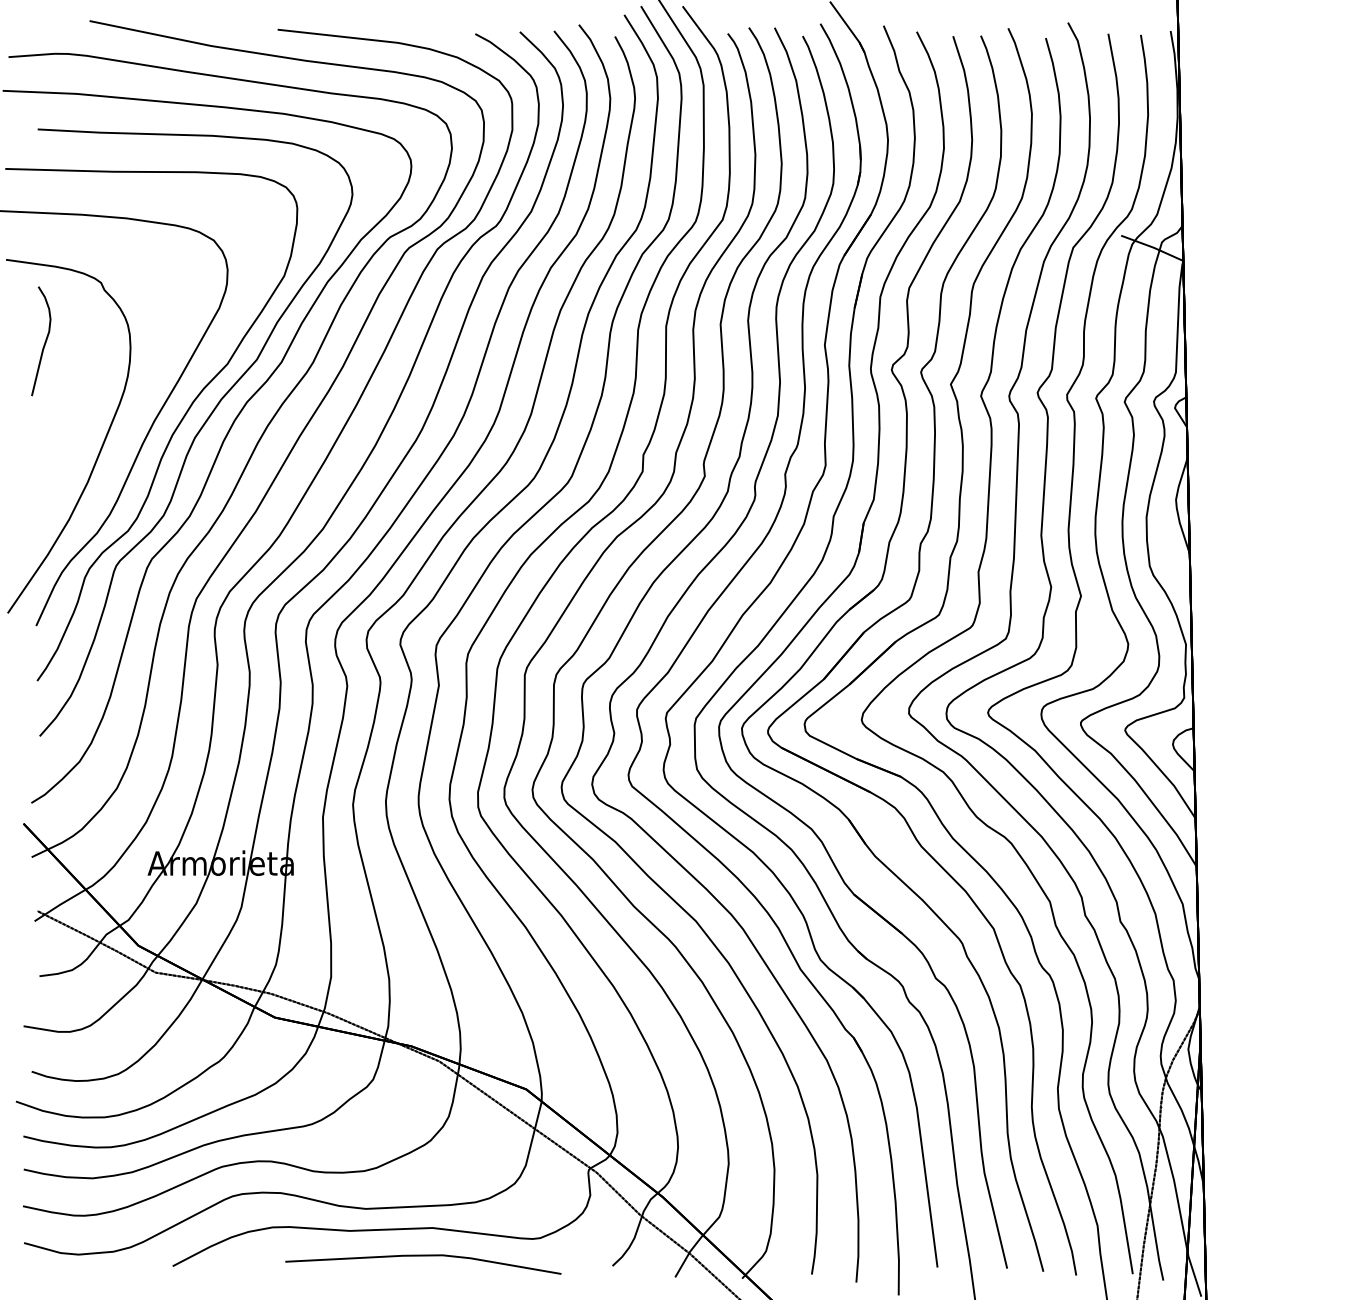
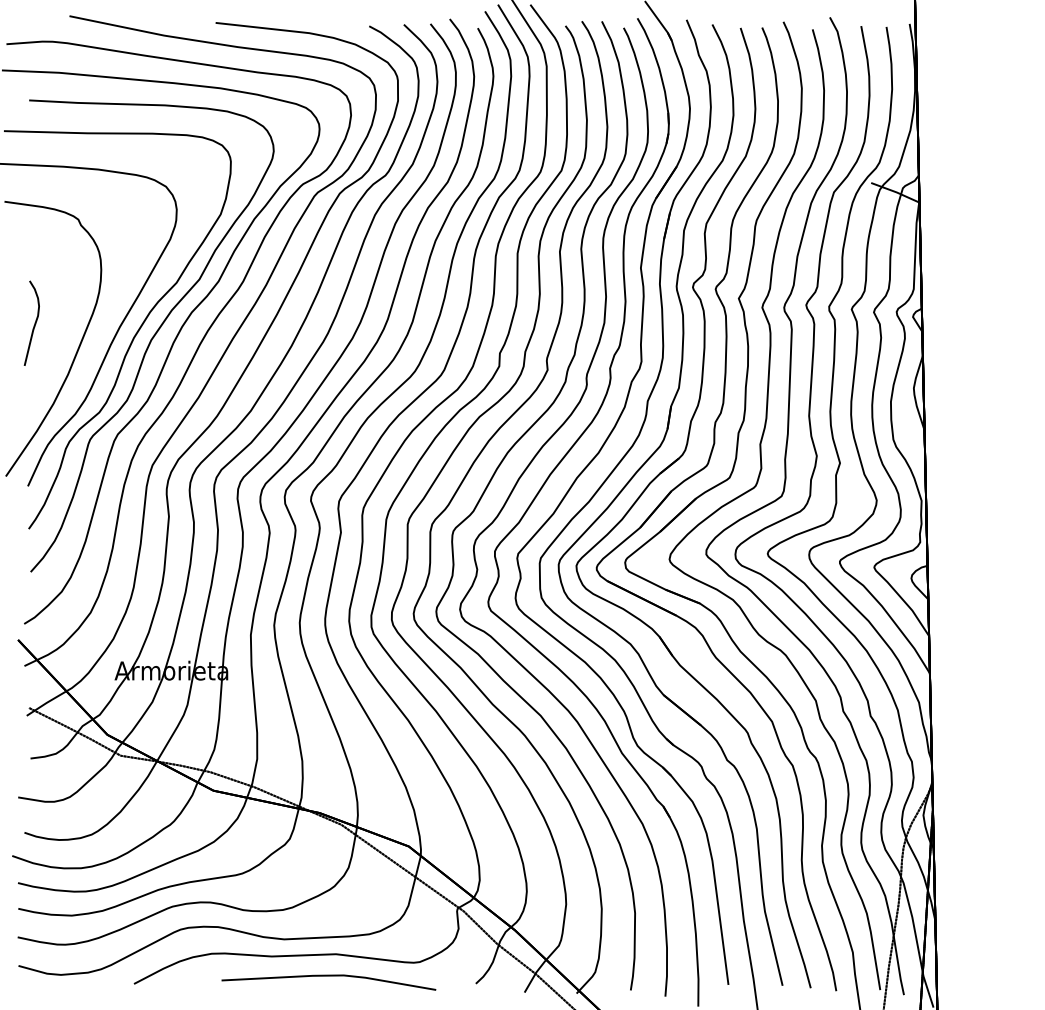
curve: (44, 341) -> (34, 323), moved

